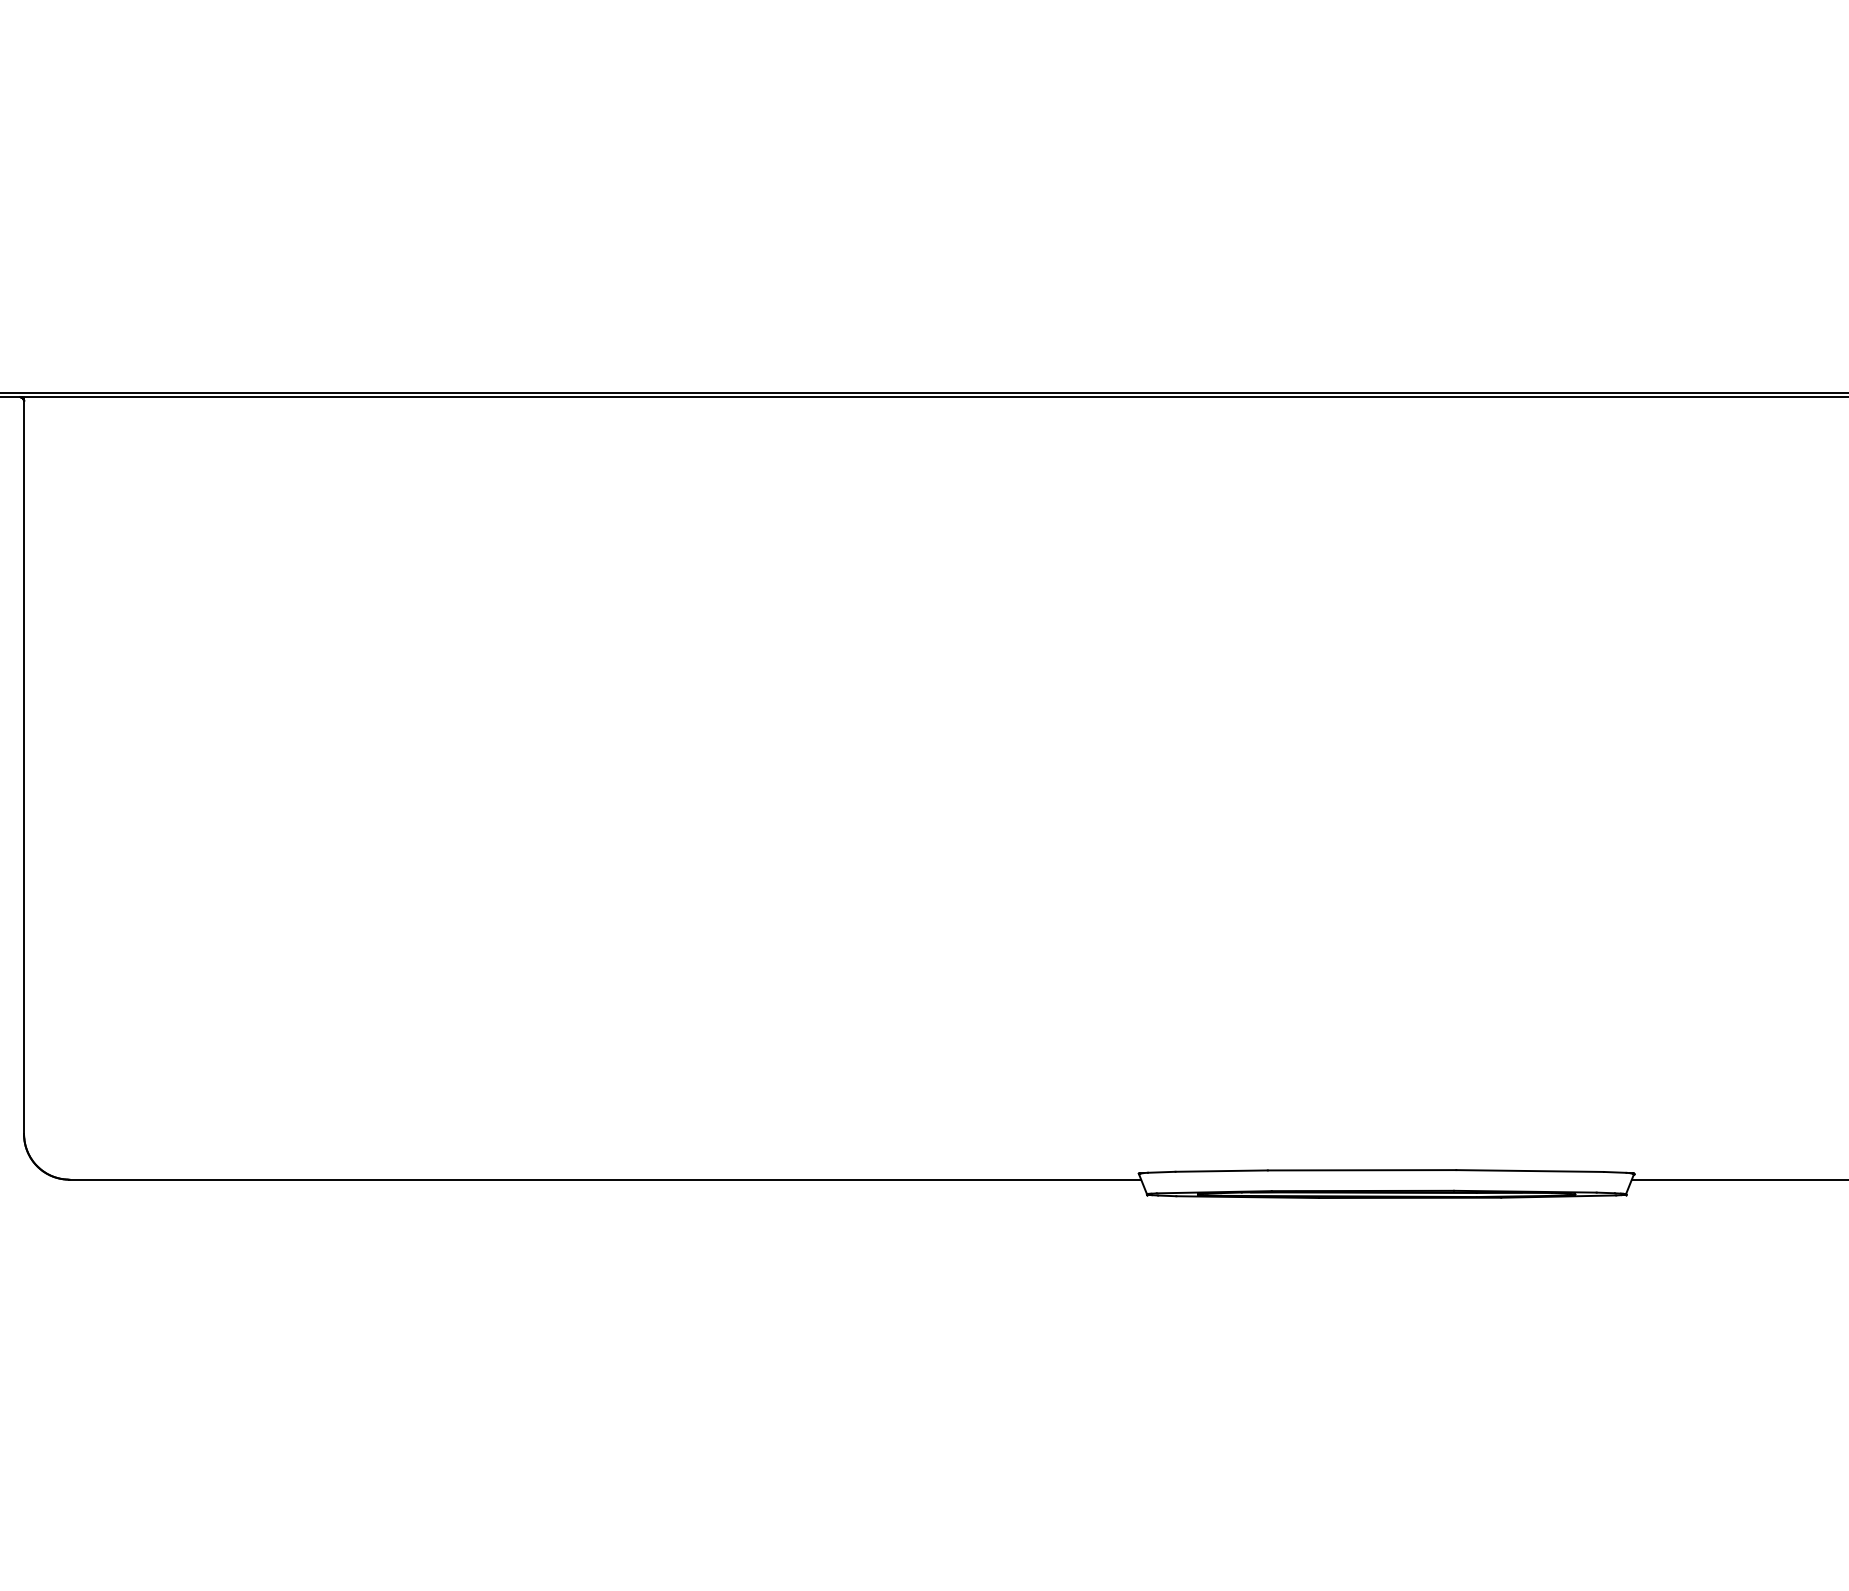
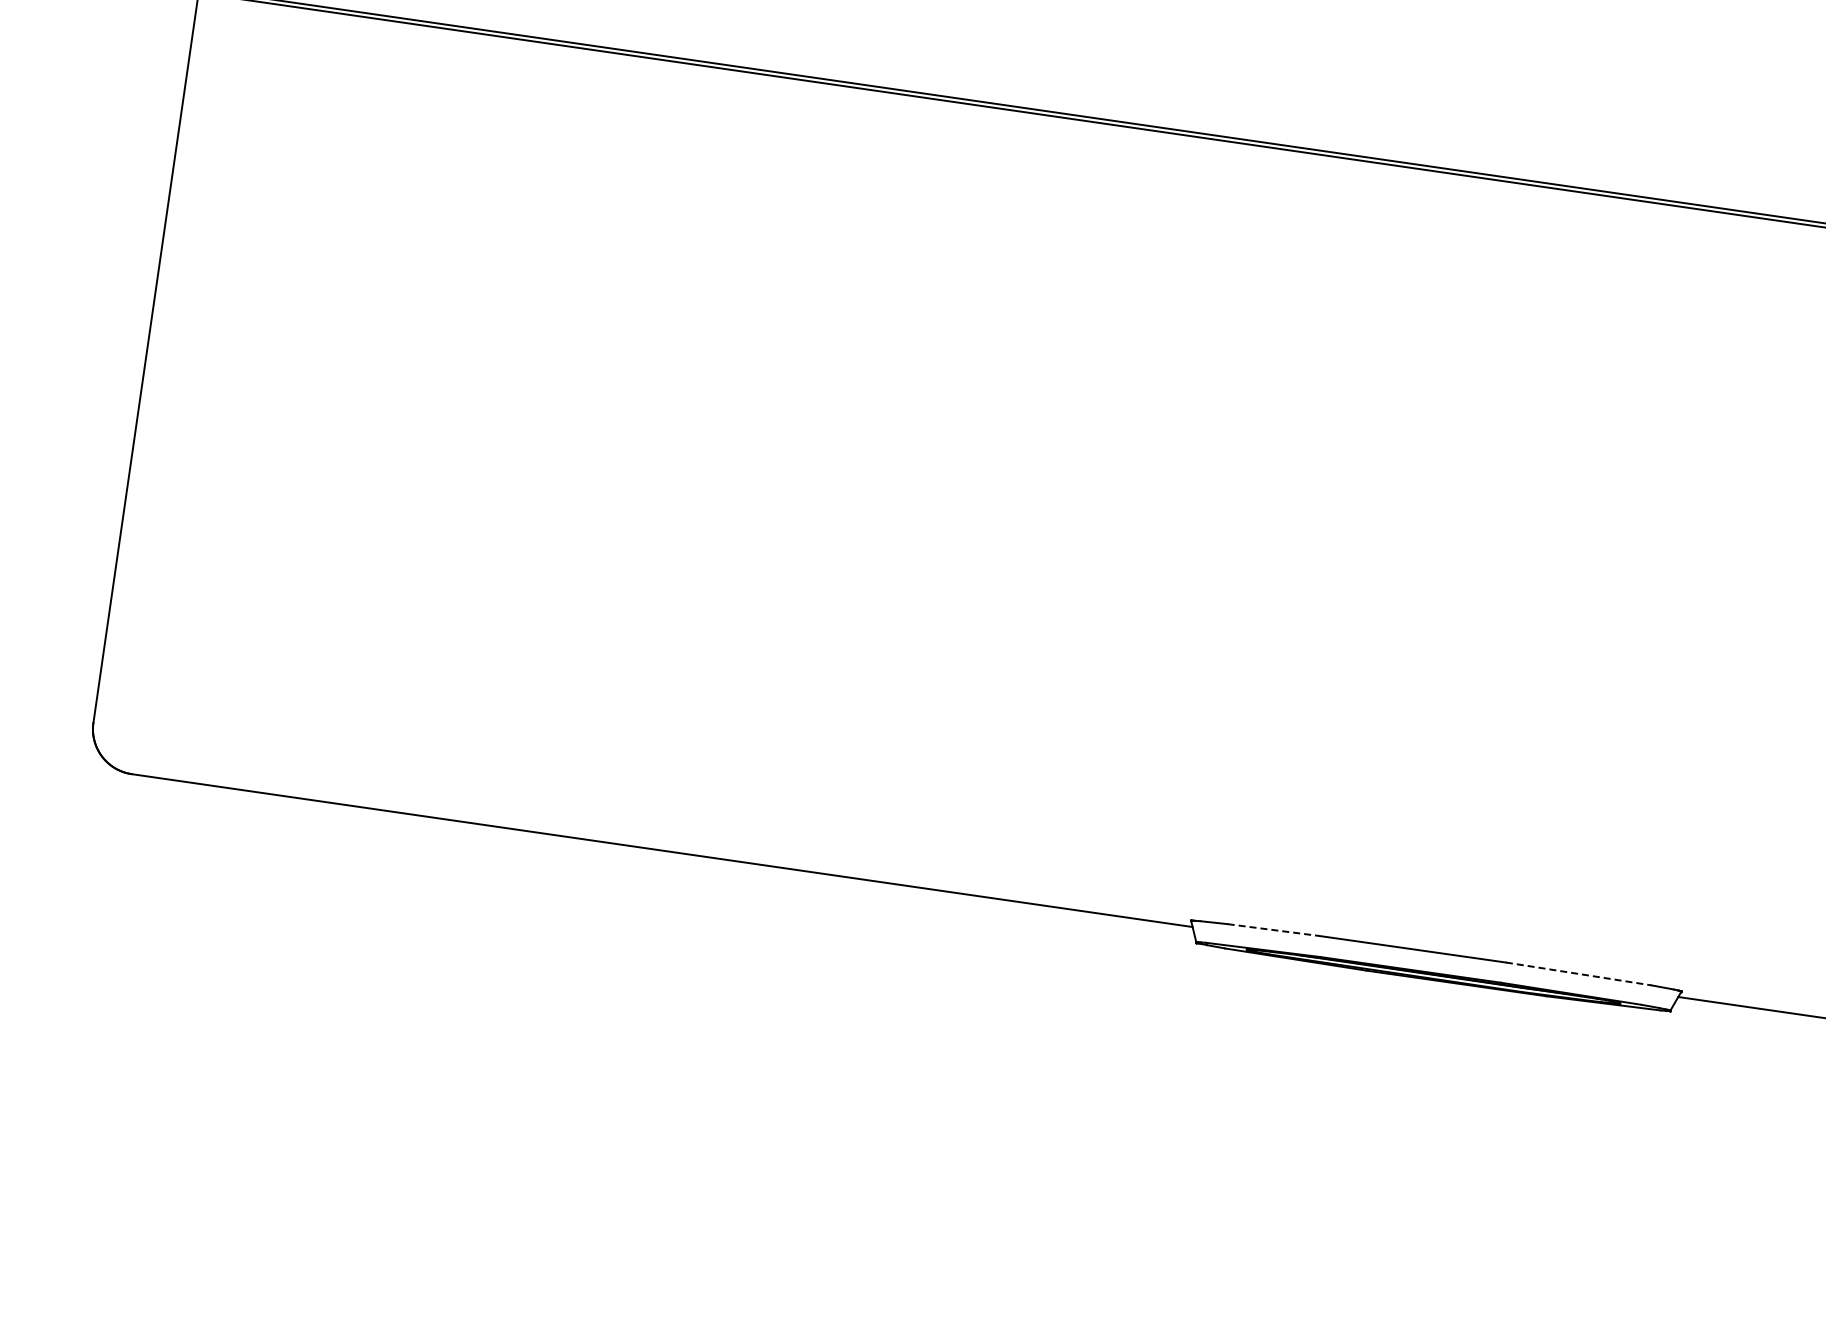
line: (1222, 1171) -> (1274, 930), solid -> dashed
line: (1530, 1171) -> (1579, 974), solid -> dashed

